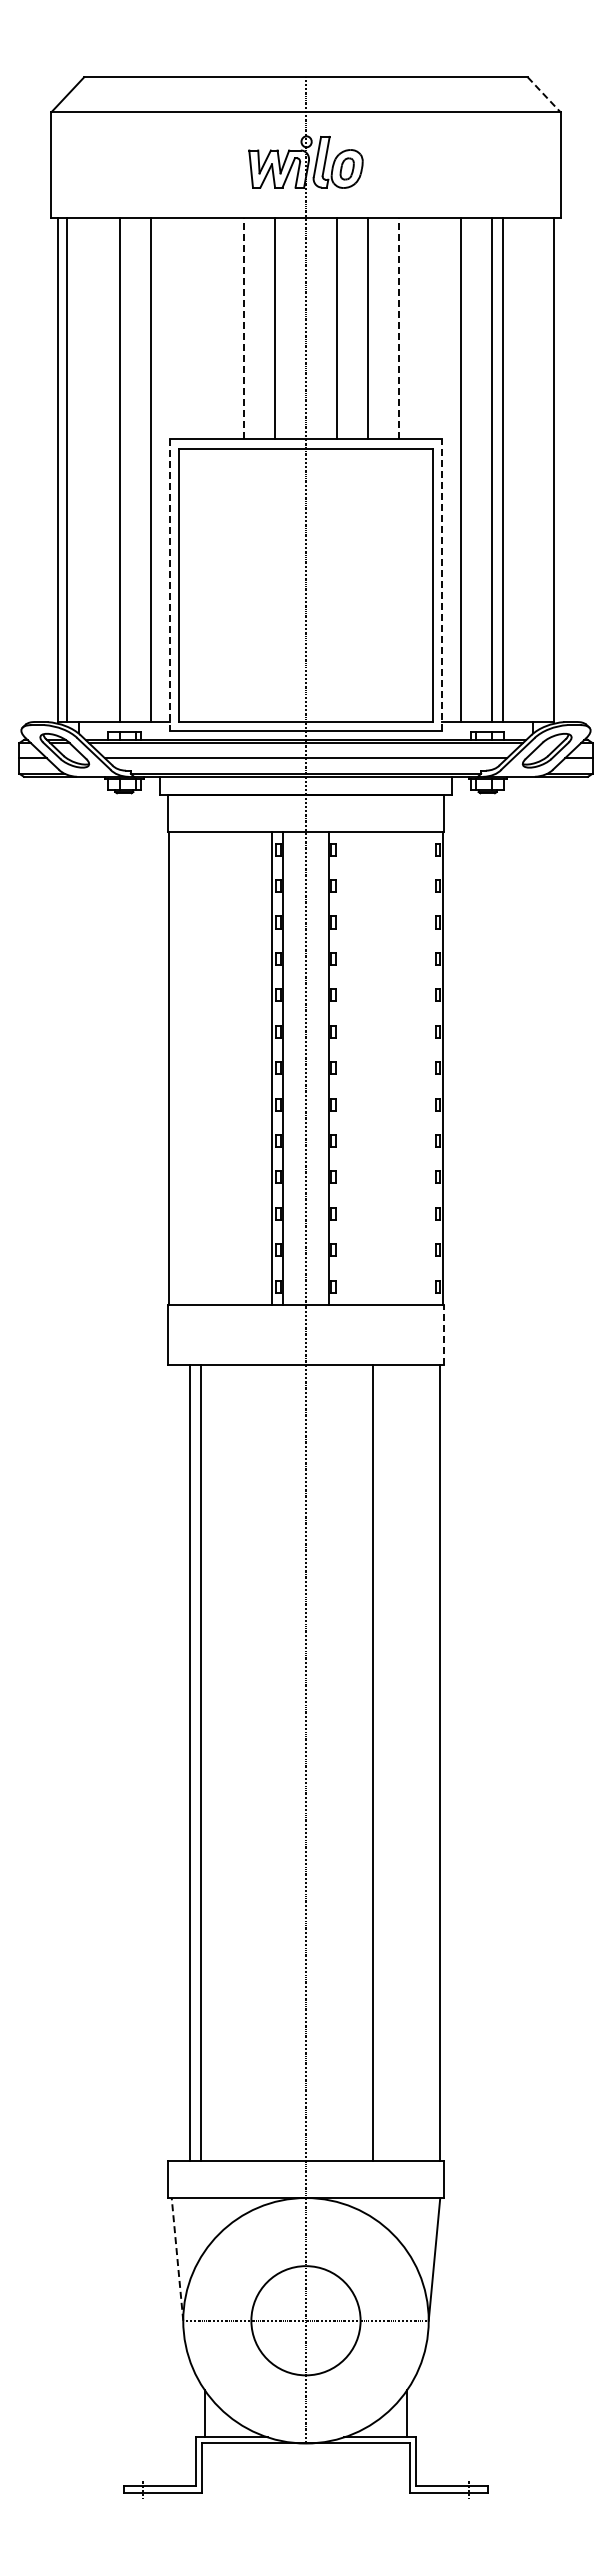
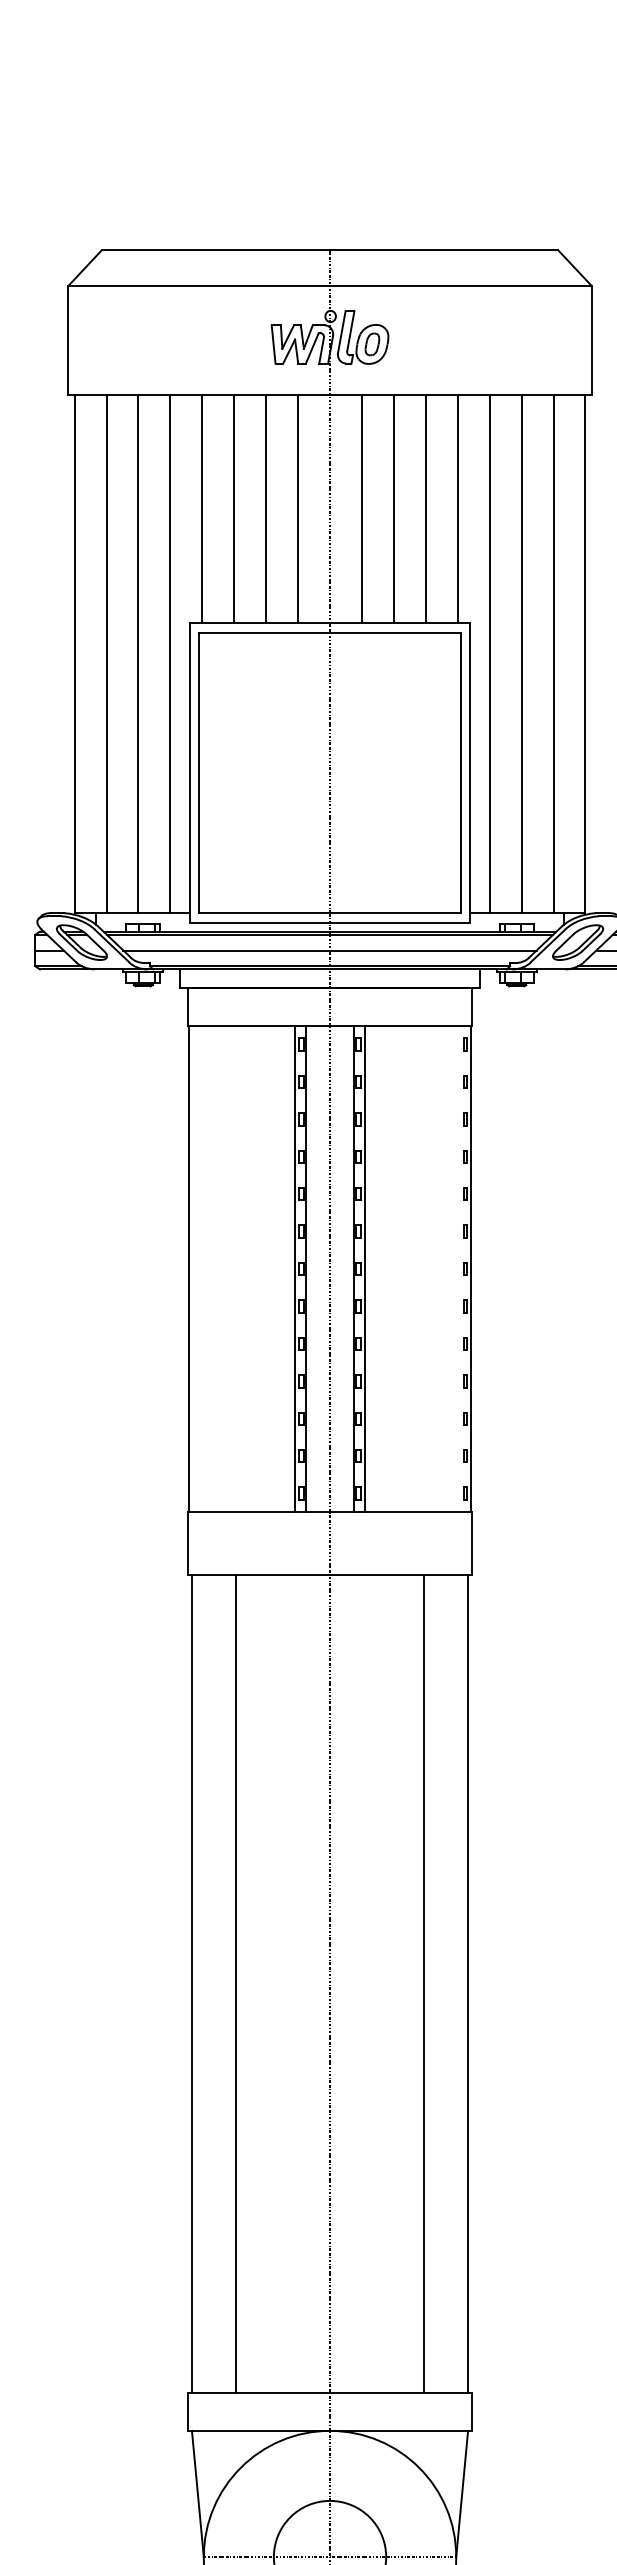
line: (544, 95) -> (575, 268), dashed -> solid
line: (181, 328) -> (202, 508), added
line: (212, 328) -> (233, 508), added
line: (243, 328) -> (265, 508), dashed -> solid
line: (399, 328) -> (426, 508), dashed -> solid
line: (430, 328) -> (458, 508), added
line: (66, 469) -> (106, 653), moved
line: (503, 469) -> (553, 653), moved
line: (169, 585) -> (189, 772), dashed -> solid
line: (442, 585) -> (470, 772), dashed -> solid
line: (339, 1067) -> (364, 1268), added
line: (444, 1334) -> (472, 1542), dashed -> solid
line: (189, 1763) -> (235, 1984), moved
line: (200, 1763) -> (191, 1984), moved
line: (373, 1763) -> (424, 1984), moved
line: (177, 2259) -> (197, 2494), dashed -> solid

